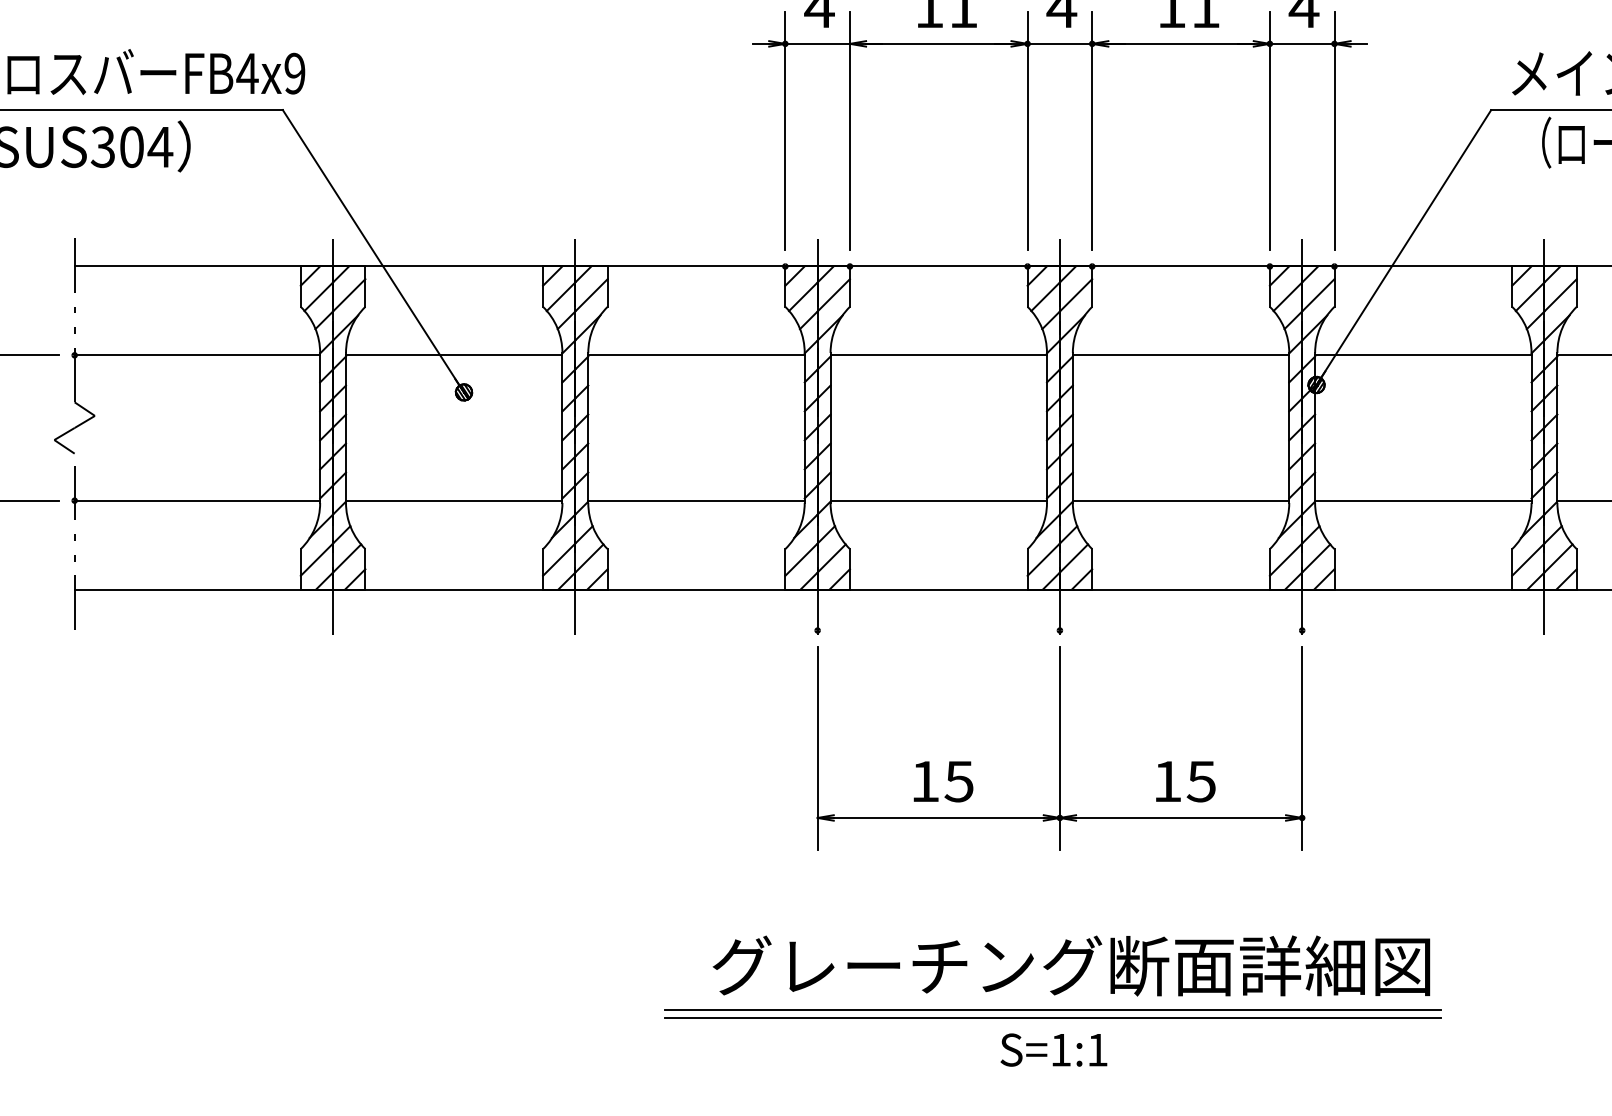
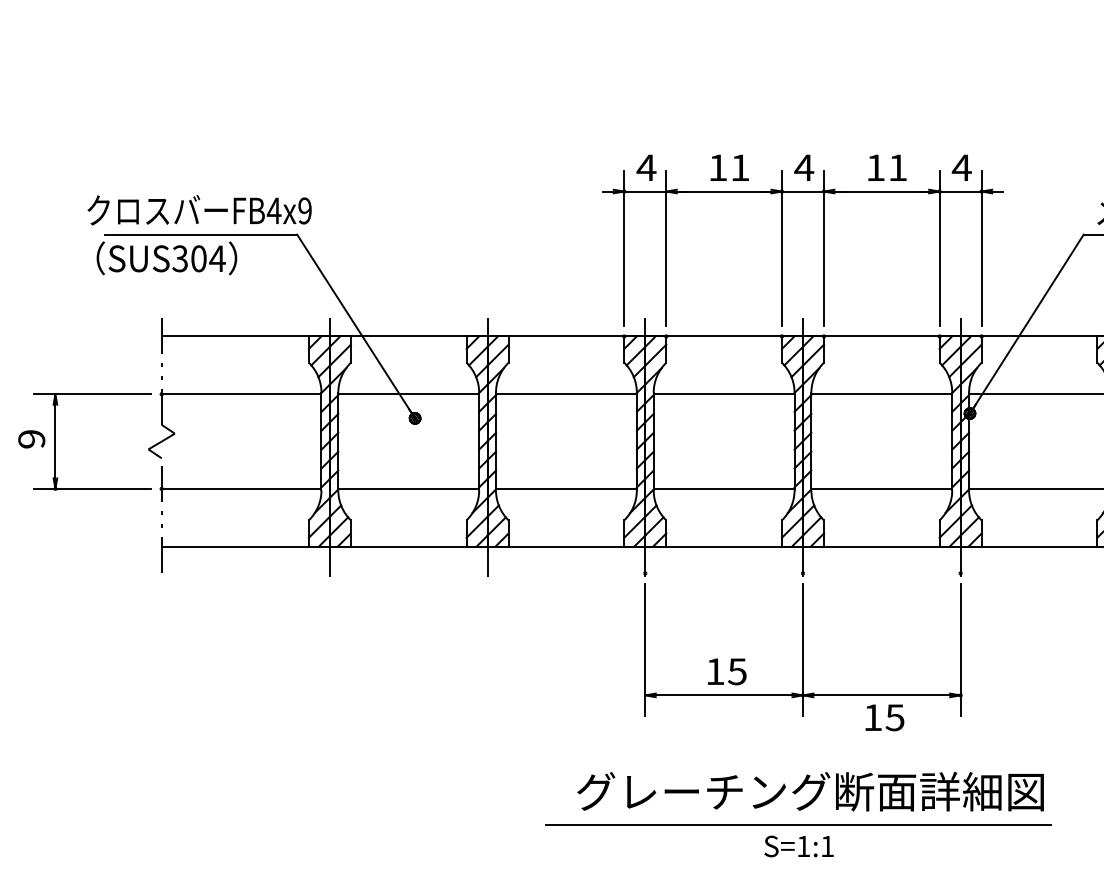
text: (1185, 781) -> (884, 717), moved
line: (1053, 1010) -> (798, 820), removed

